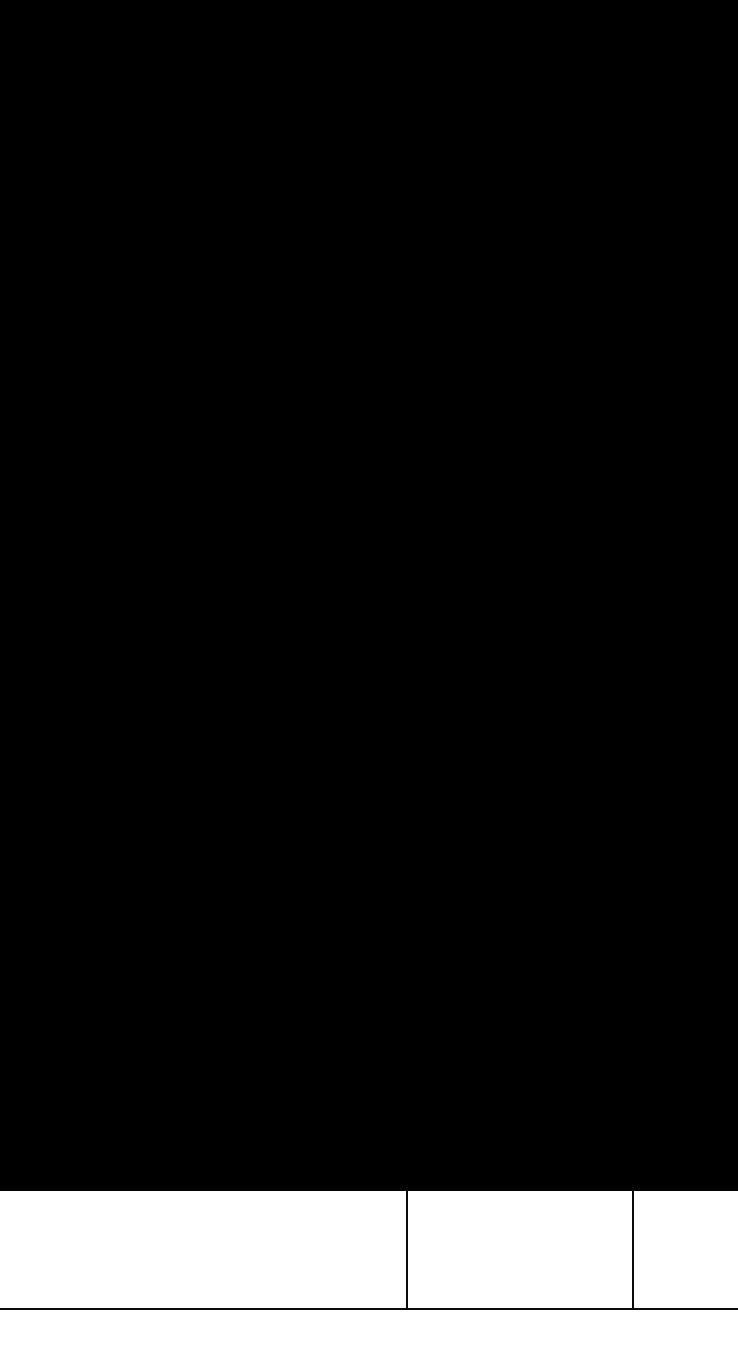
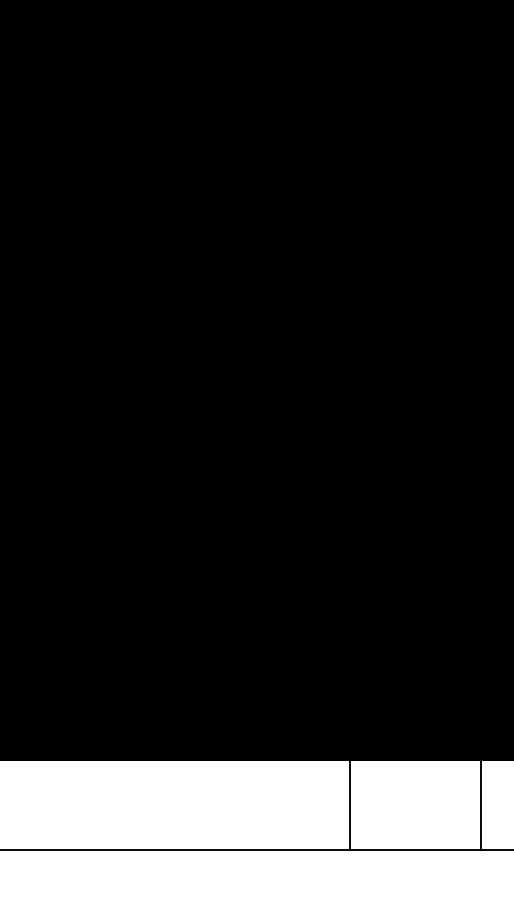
line: (406, 1248) -> (350, 804), moved
line: (633, 1248) -> (481, 804), moved

